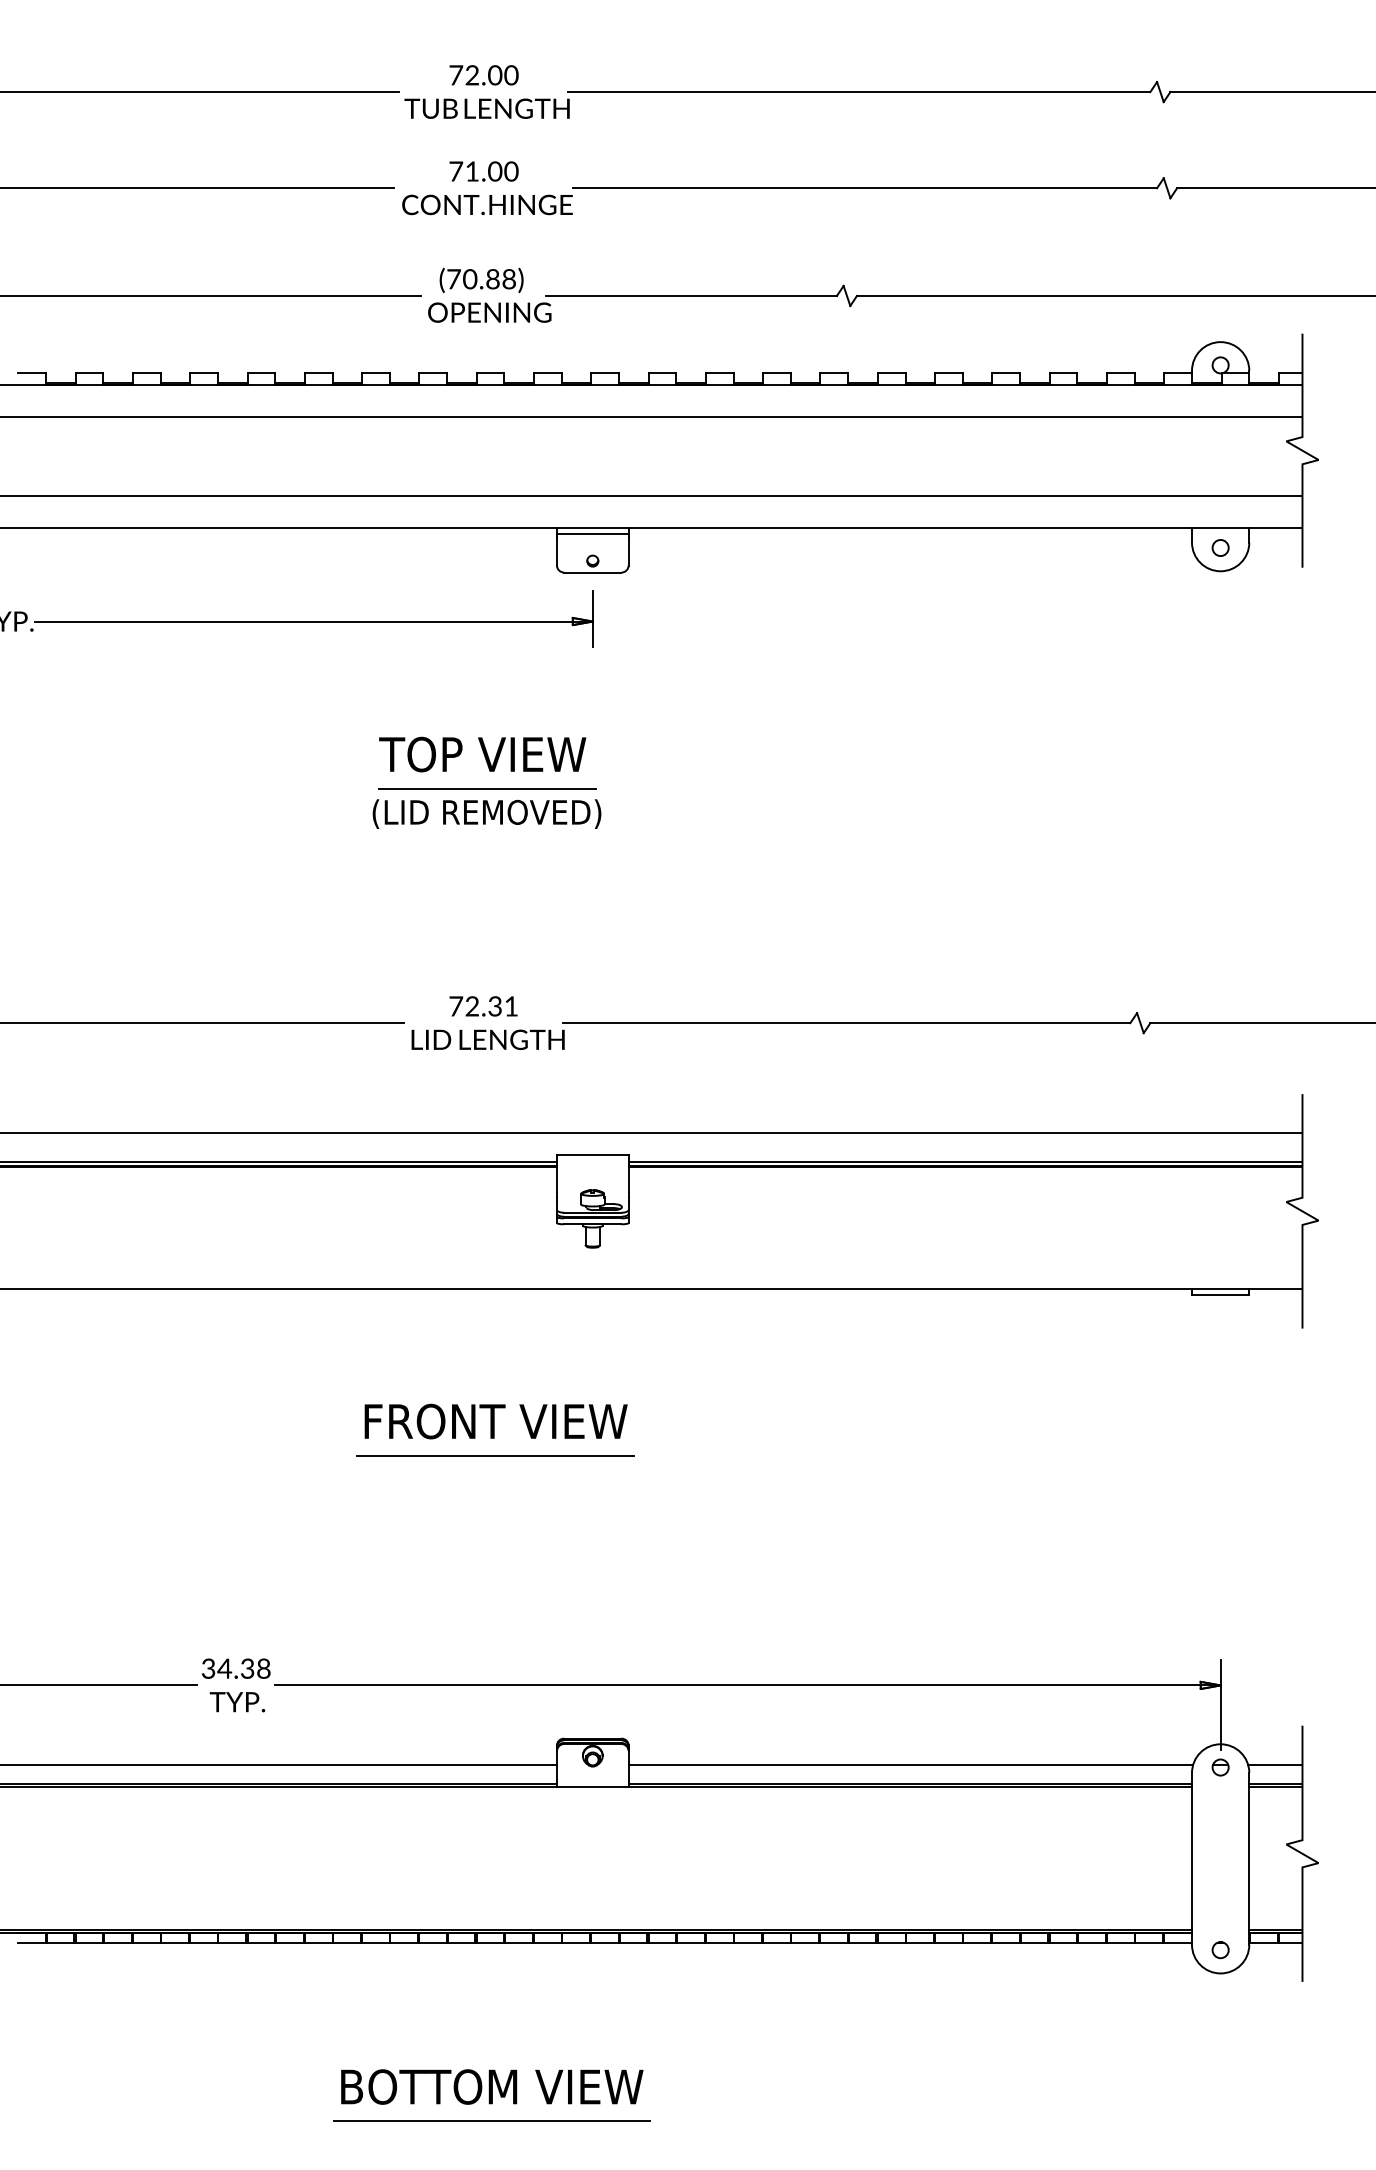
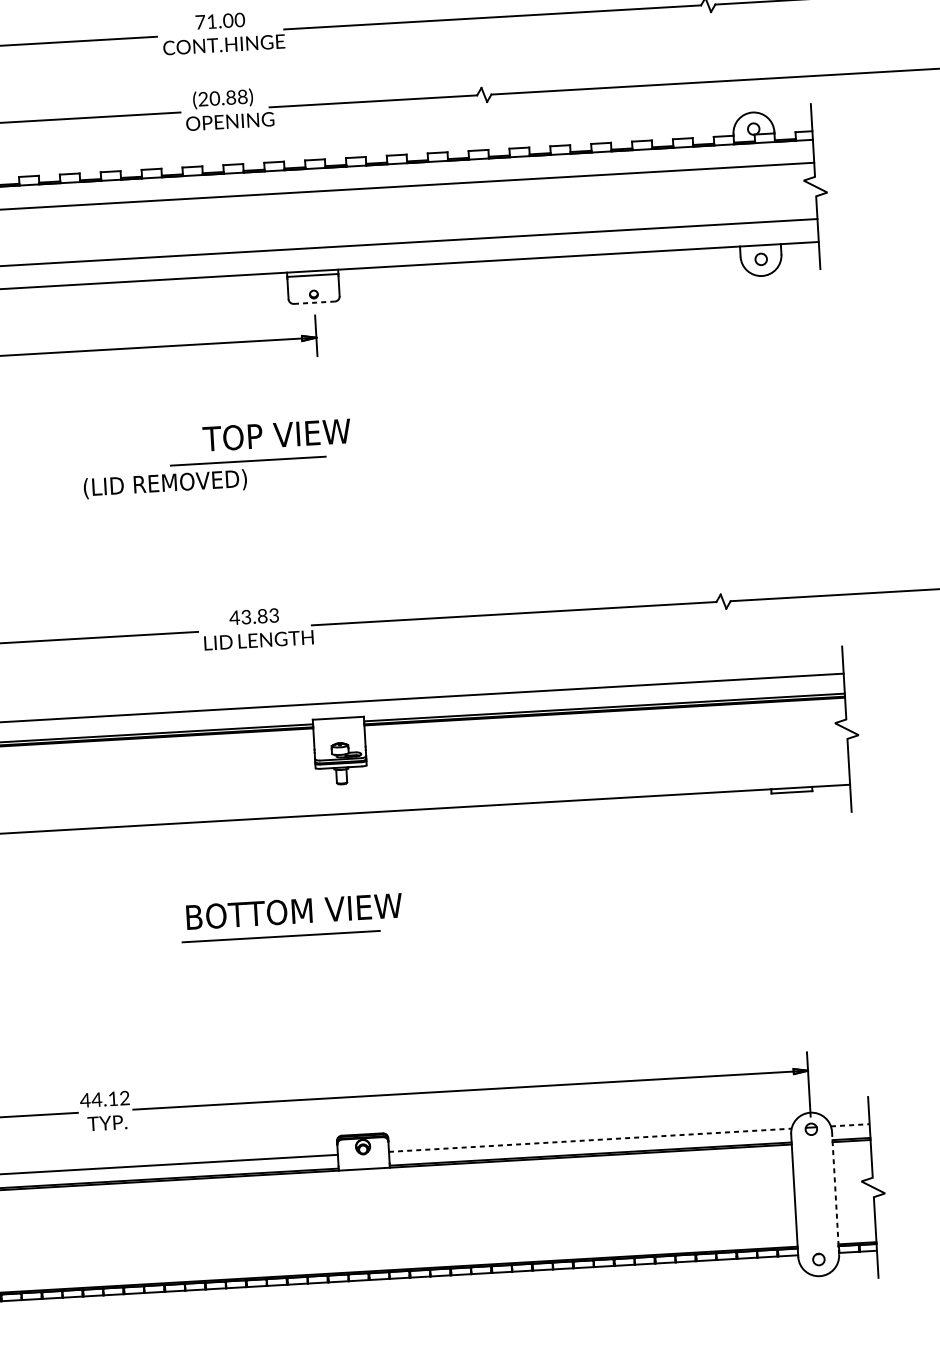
text: (453, 279) -> (202, 99), (70.88) -> (20.88)
line: (592, 572) -> (314, 302), solid -> dashed
text: (482, 754) -> (276, 435), moved
text: (486, 813) -> (165, 483), moved
text: (482, 1006) -> (253, 616), 72.31 -> 43.83
text: (518, 1421) -> (296, 911), FRONT VIEW -> BOTTOM VIEW
text: (235, 1668) -> (104, 1099), 34.38 -> 44.12
line: (911, 1765) -> (590, 1140), solid -> dashed
line: (1275, 1765) -> (850, 1125), solid -> dashed
line: (1249, 1858) -> (835, 1193), solid -> dashed

